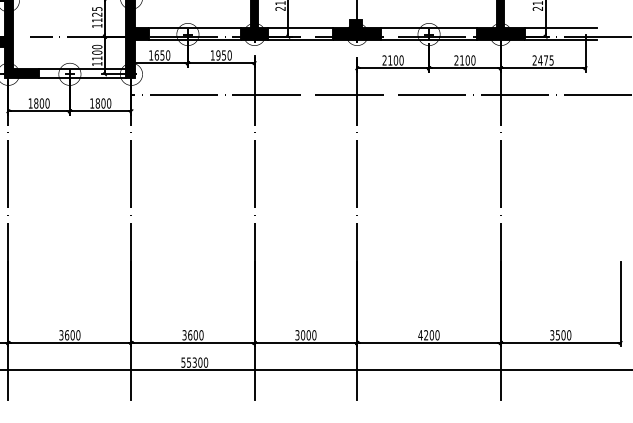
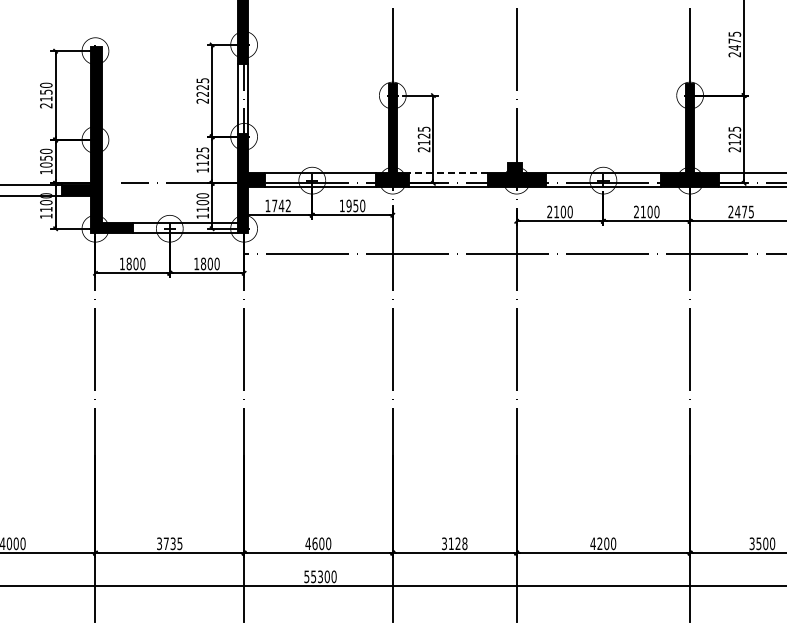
line: (300, 28) -> (448, 173), solid -> dashed
text: (162, 55) -> (281, 205), 1650 -> 1742
text: (72, 335) -> (172, 543), 3600 -> 3735
text: (183, 335) -> (307, 543), 3600 -> 4600
text: (308, 335) -> (457, 543), 3000 -> 3128

